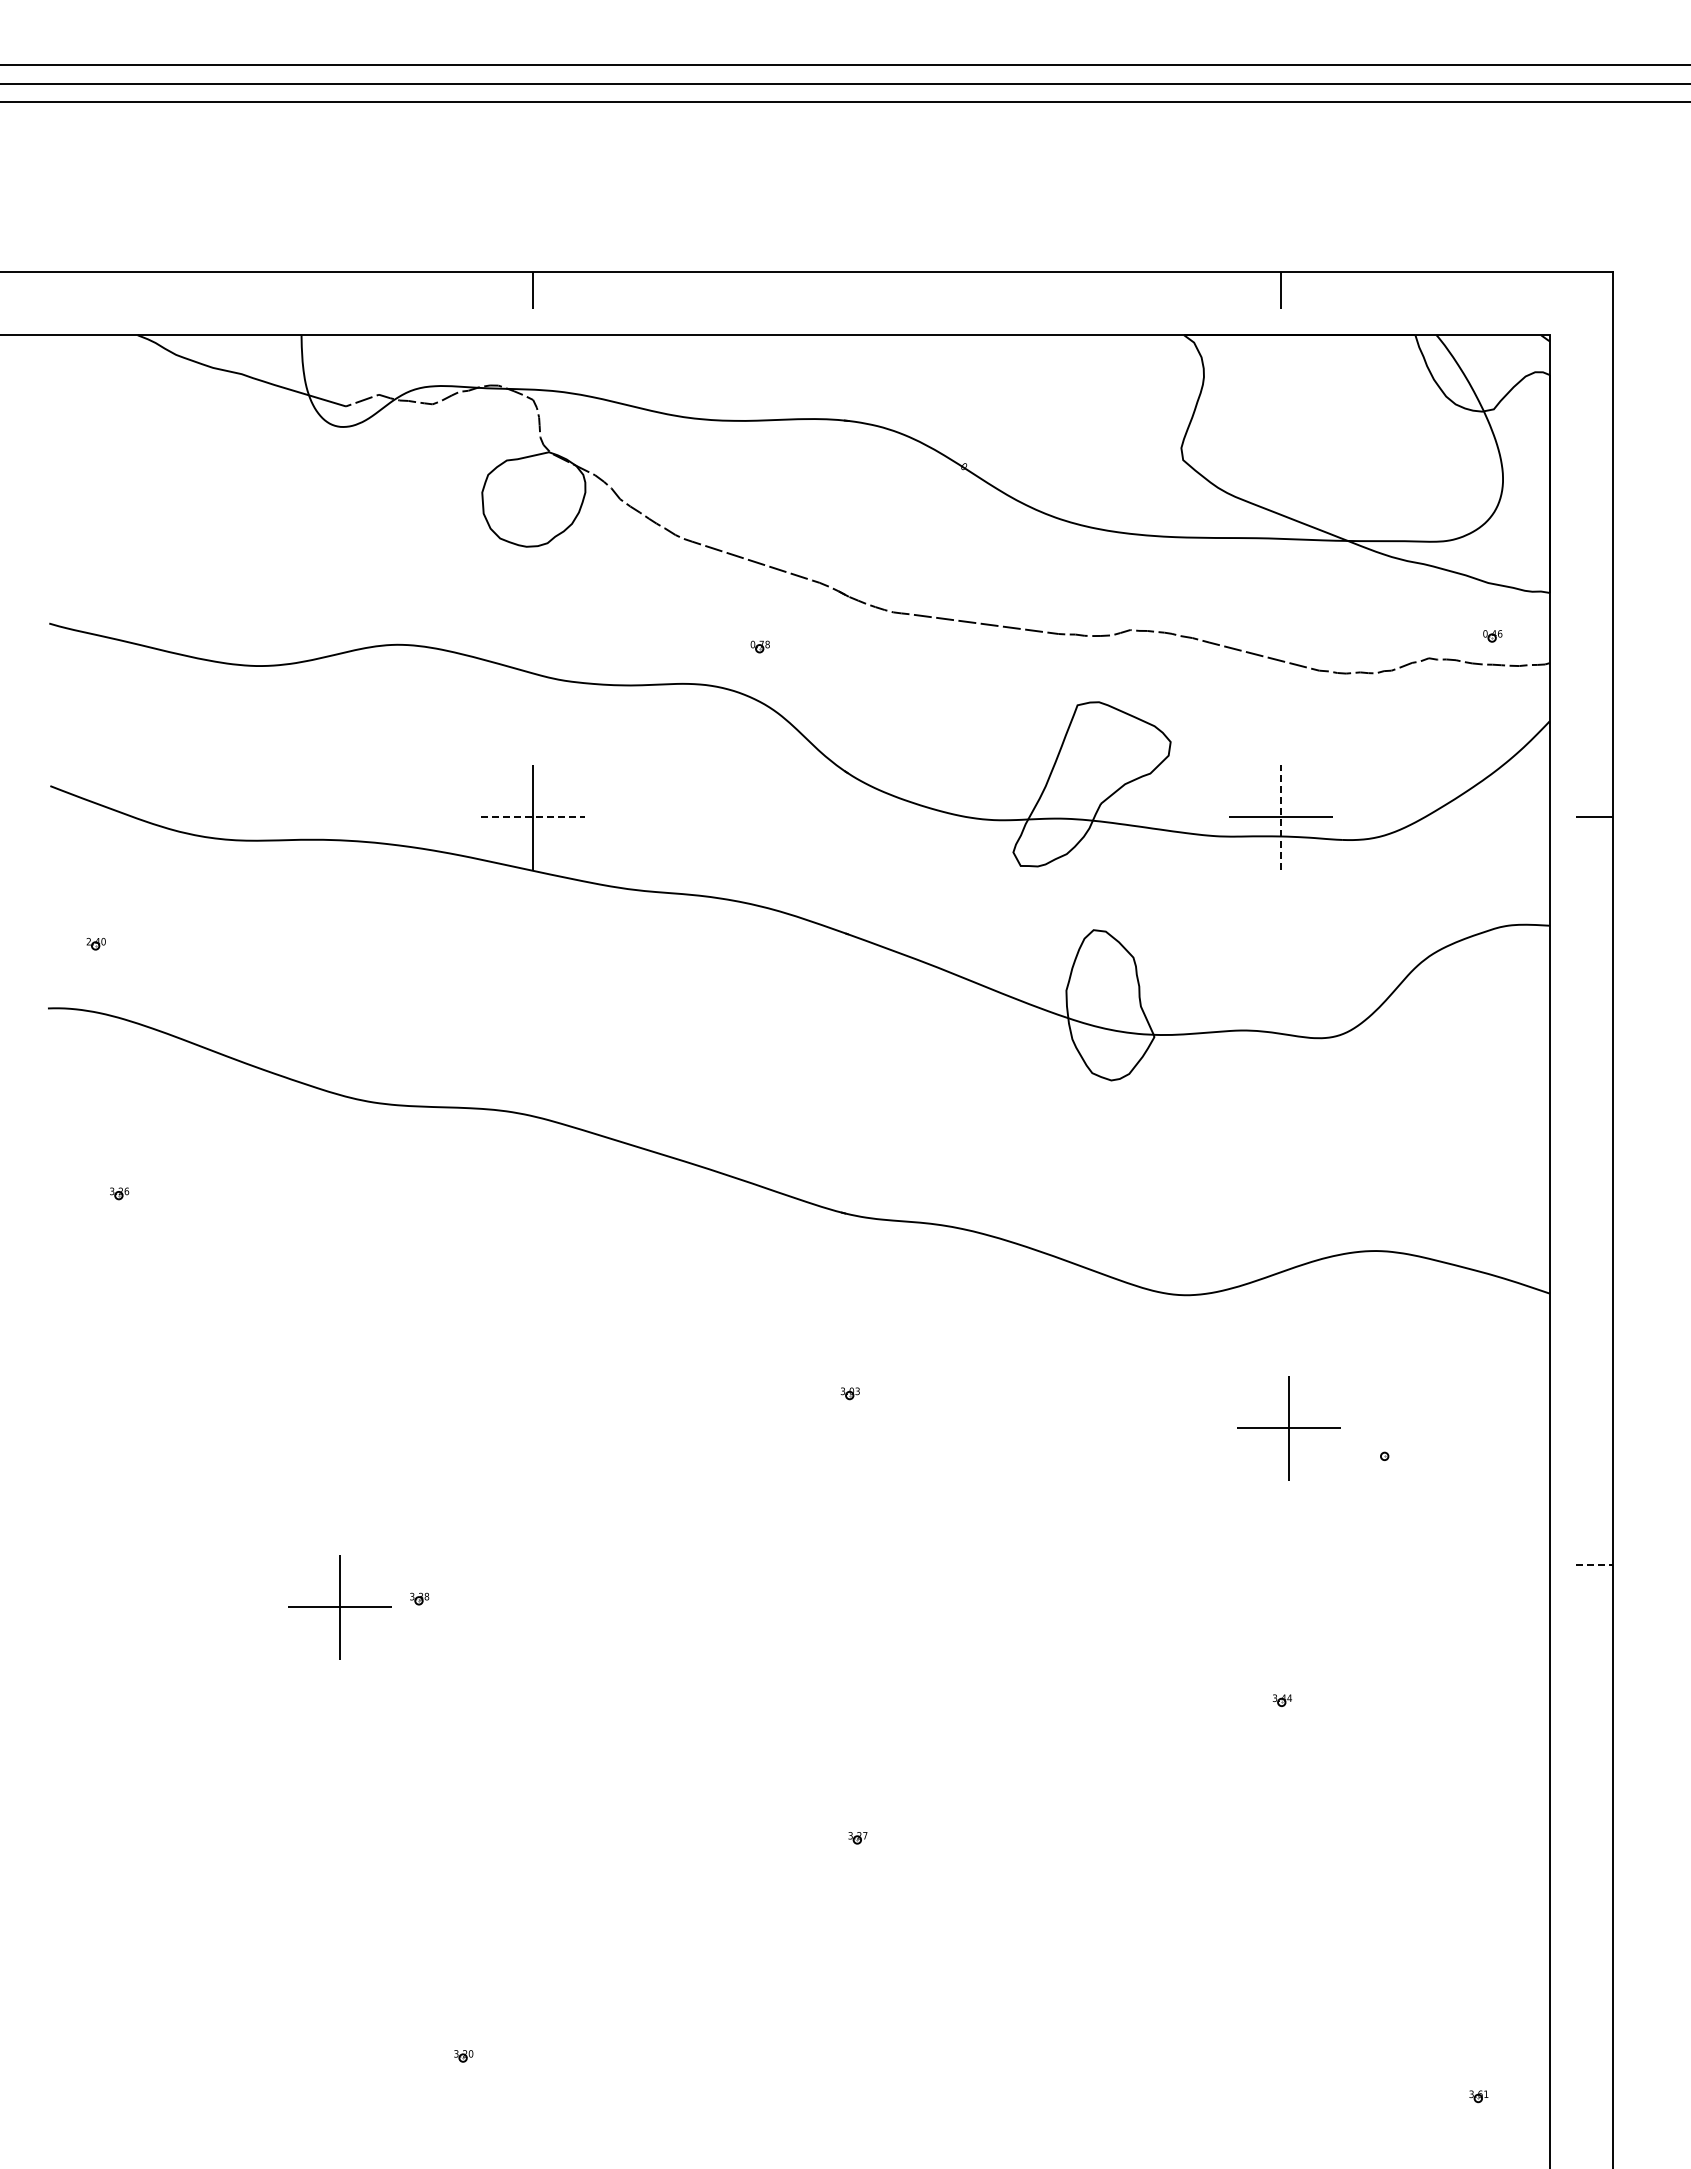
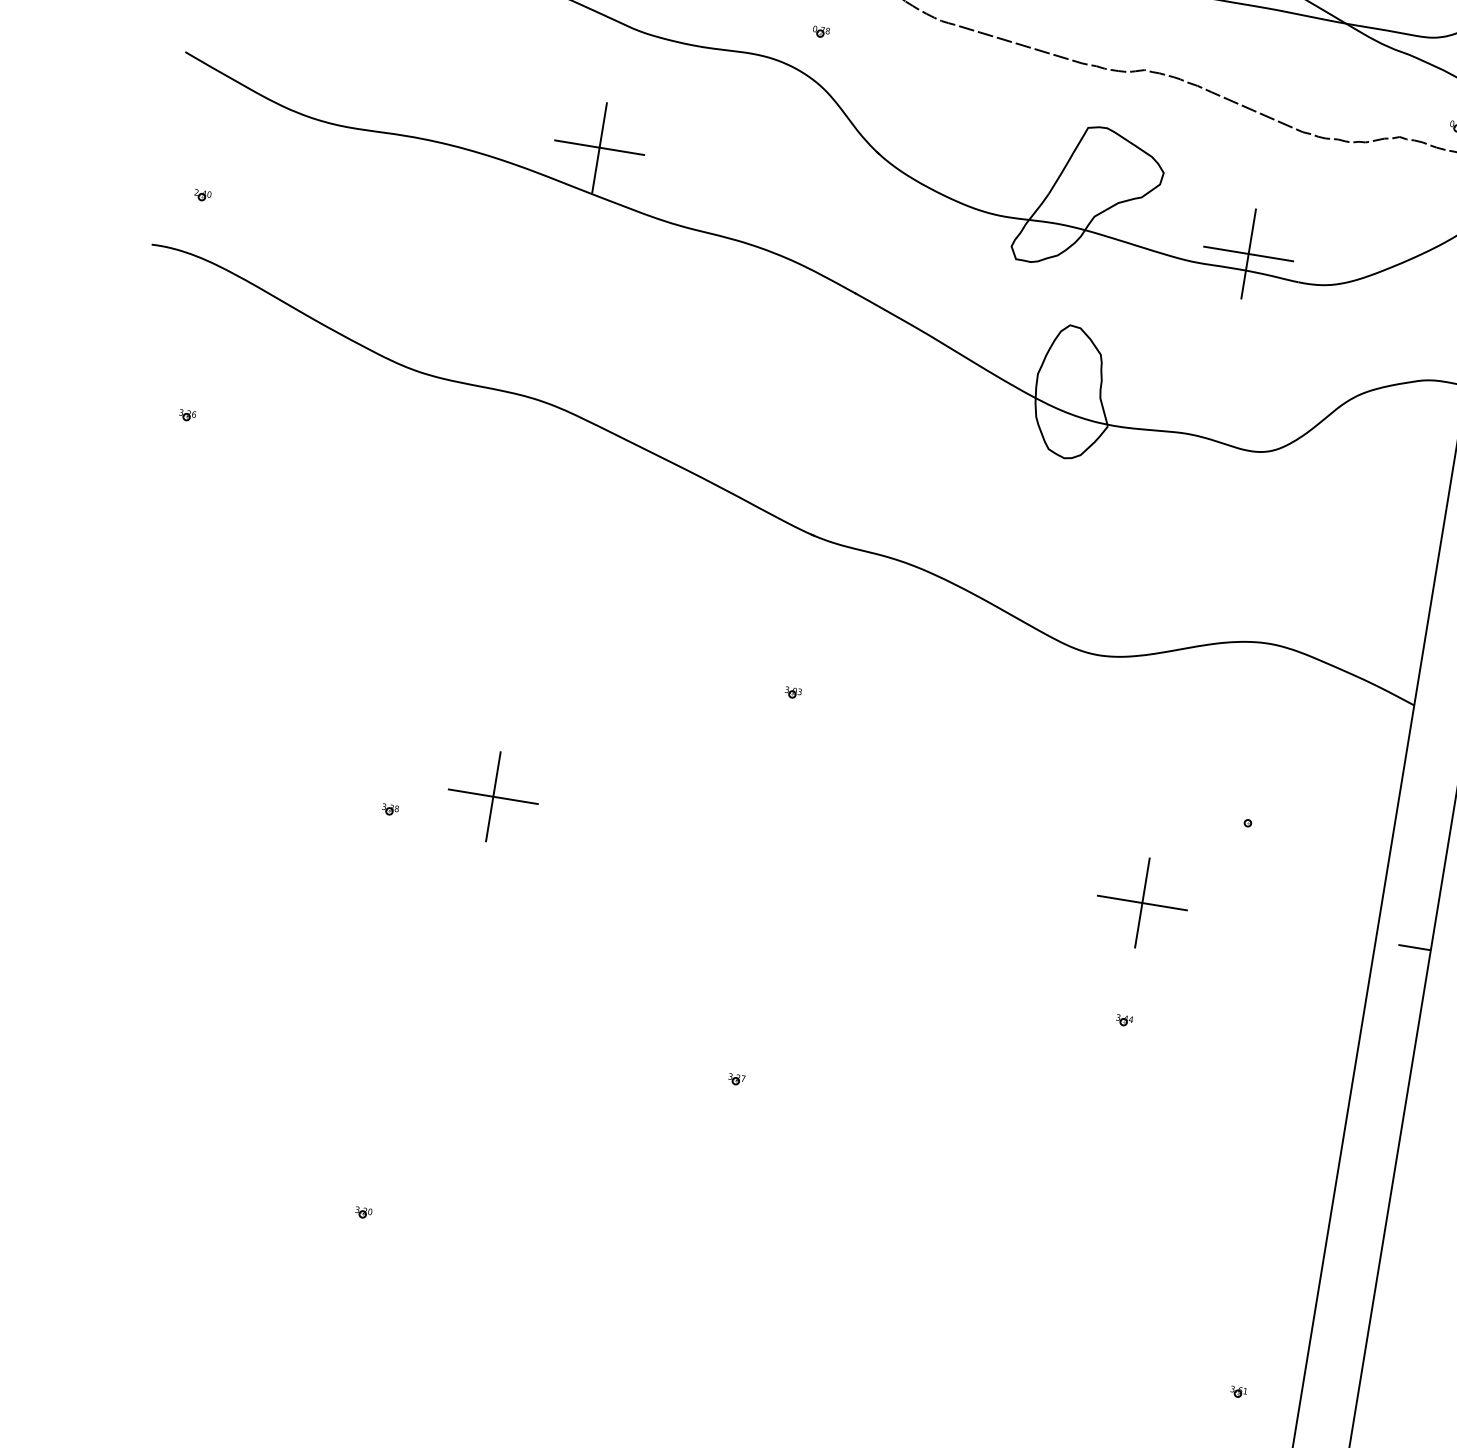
line: (532, 817) -> (599, 147), dashed -> solid
line: (1280, 817) -> (1248, 254), dashed -> solid
part: (1288, 1428) -> (1142, 903), moved
line: (1594, 1565) -> (1414, 947), dashed -> solid
part: (339, 1607) -> (492, 796), moved

